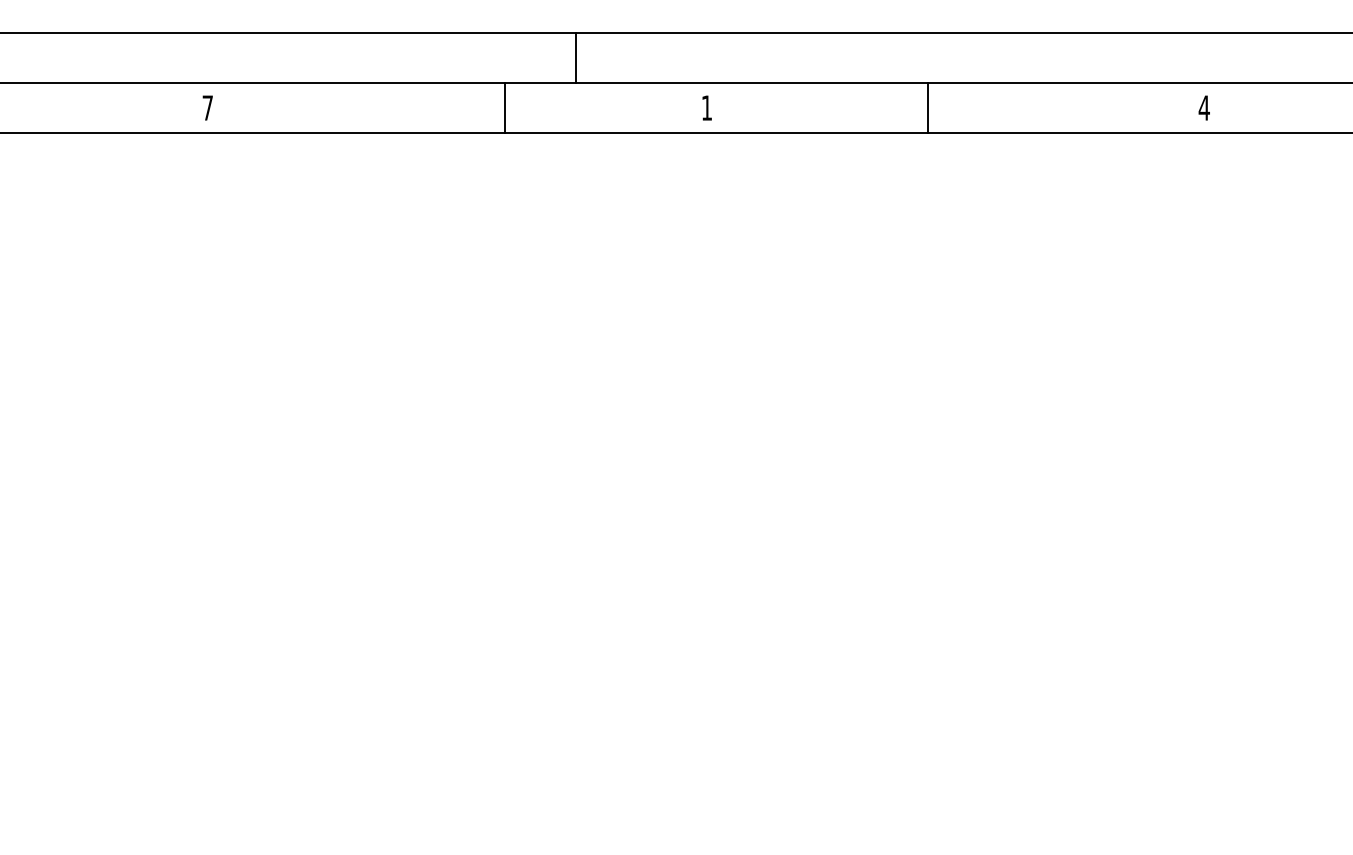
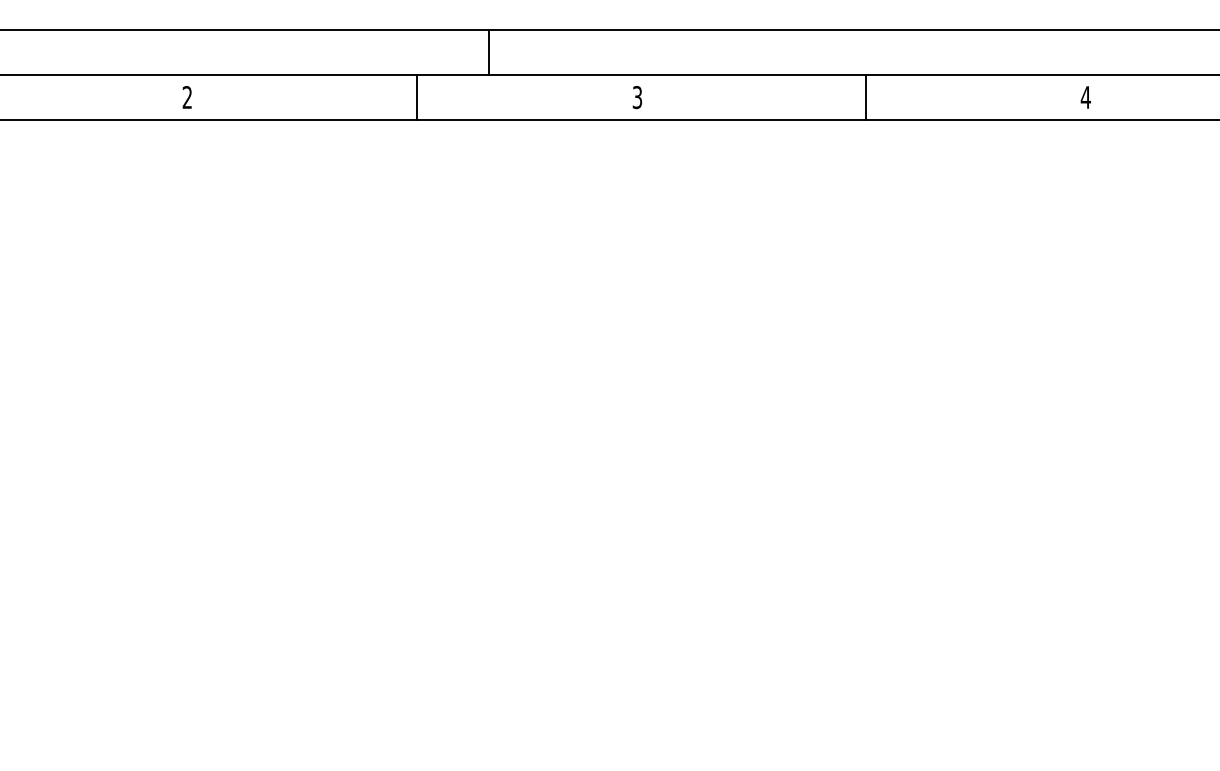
line: (576, 58) -> (489, 52), moved
text: (207, 107) -> (187, 96), 7 -> 2
text: (706, 107) -> (637, 96), 1 -> 3
line: (505, 108) -> (417, 97), moved
line: (927, 108) -> (866, 97), moved

